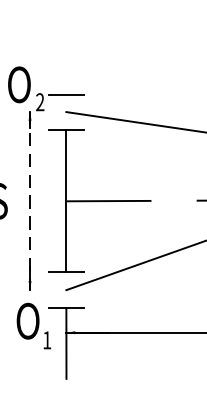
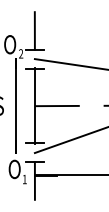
line: (65, 57) -> (34, 30), added
line: (29, 201) -> (15, 106), dashed -> solid

